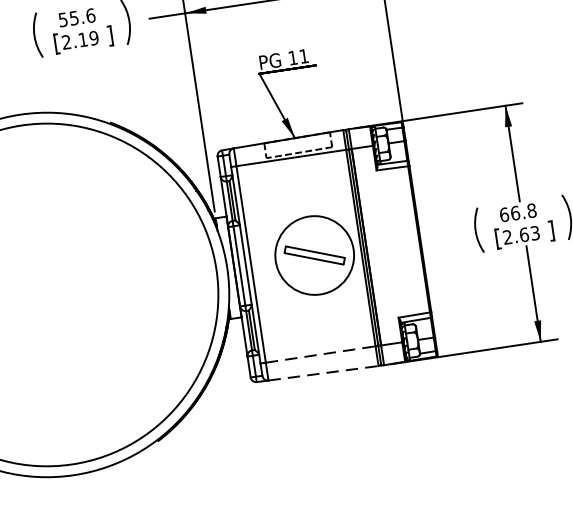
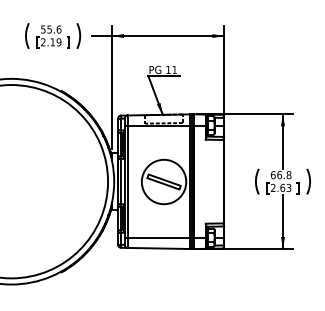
line: (321, 353) -> (159, 237), dashed -> solid
line: (324, 373) -> (159, 248), dashed -> solid

